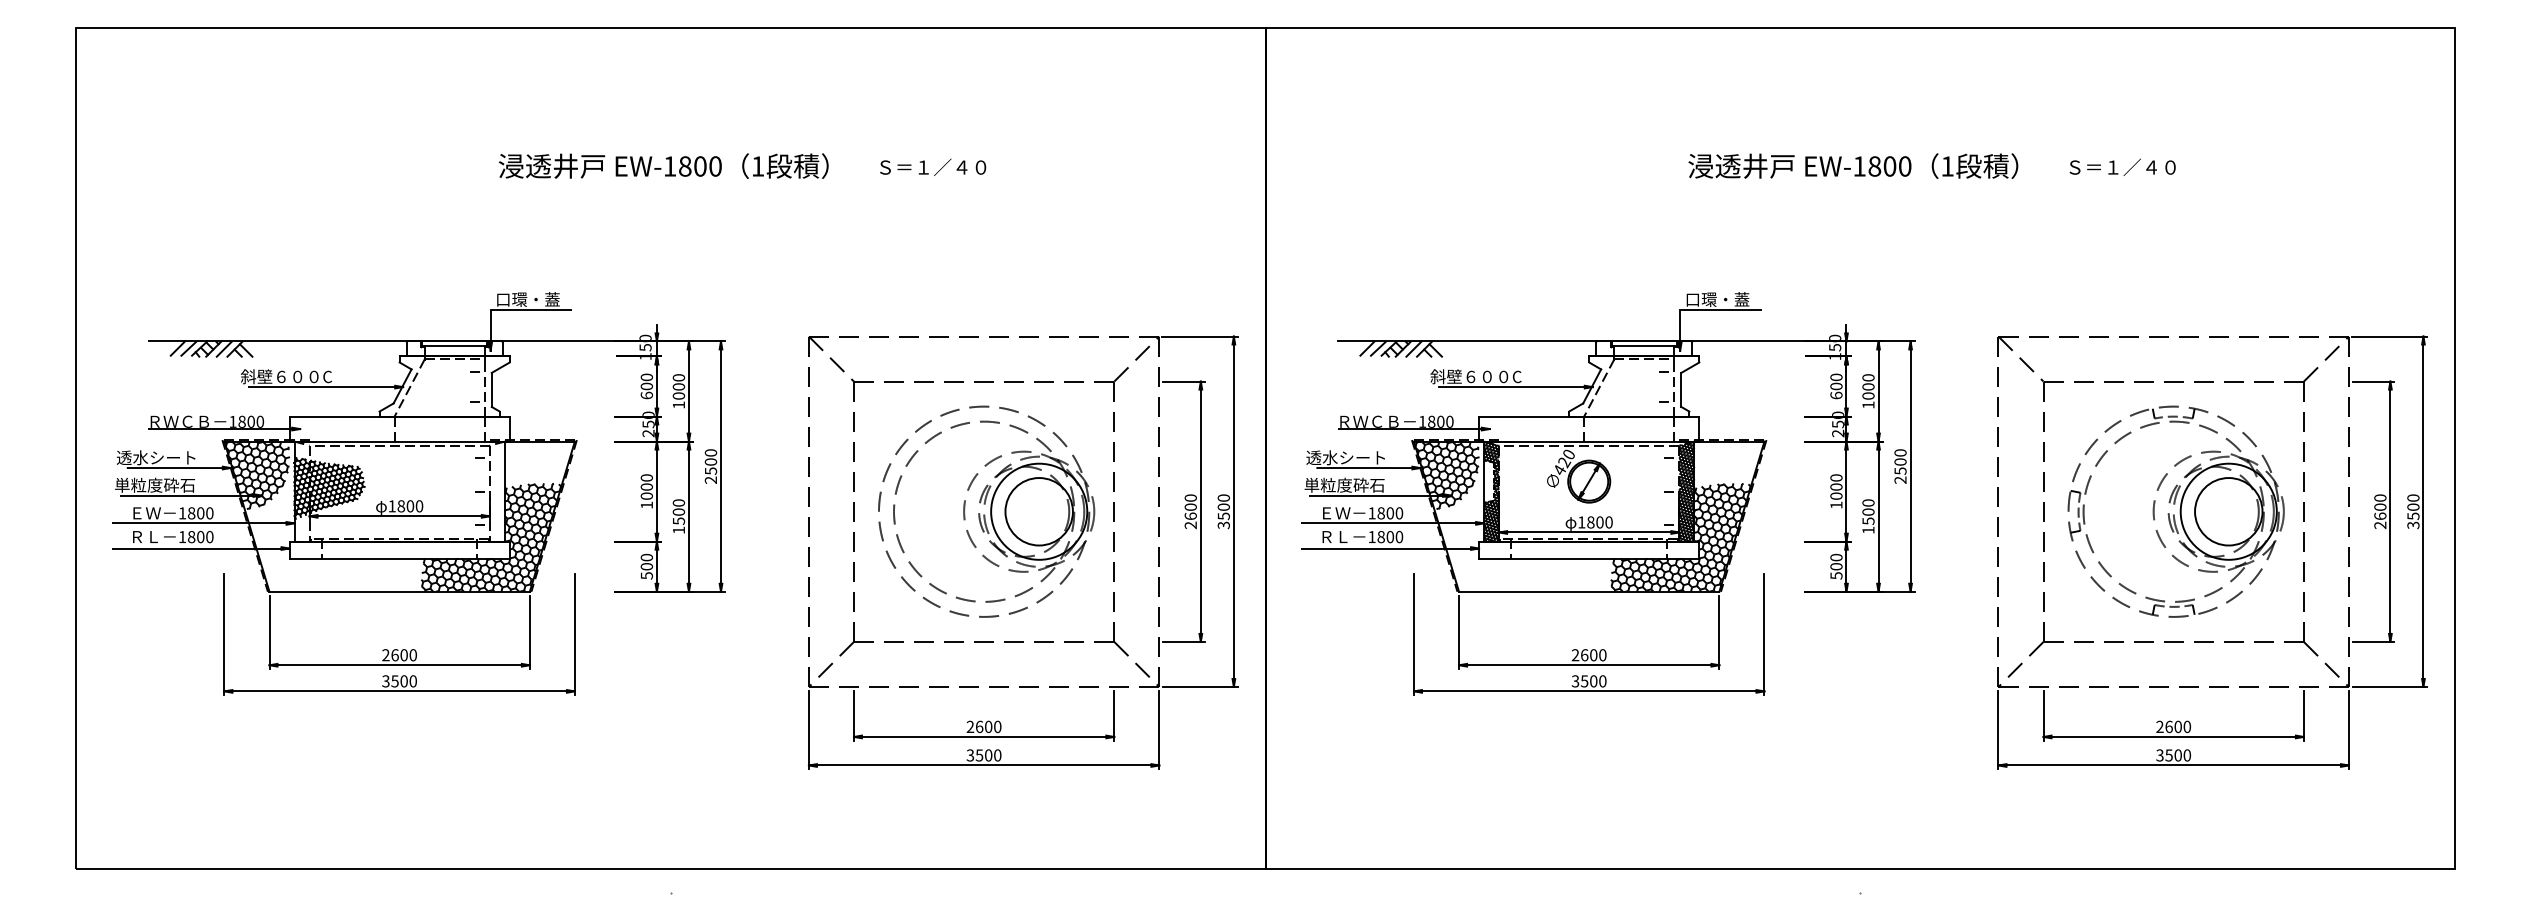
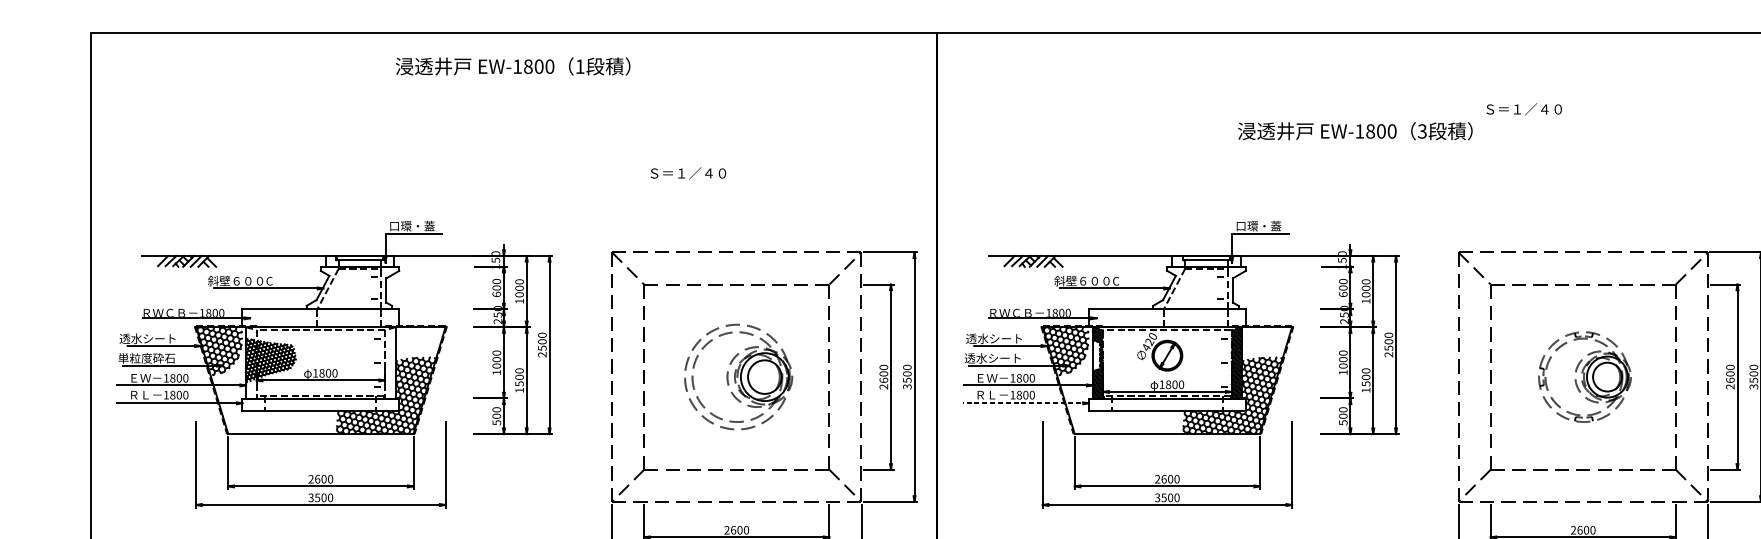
text: (663, 165) -> (512, 66), moved
text: (933, 166) -> (688, 172), moved
text: (1947, 166) -> (1422, 131), 1 -> 3
text: (2122, 166) -> (1524, 108), moved
text: (1344, 484) -> (993, 357), 単粒度砕石 -> 透水シート
part: (986, 511) -> (738, 376), size x0.7
part: (2175, 511) -> (1584, 376), size x0.6
line: (1389, 548) -> (1025, 403), solid -> dashed

